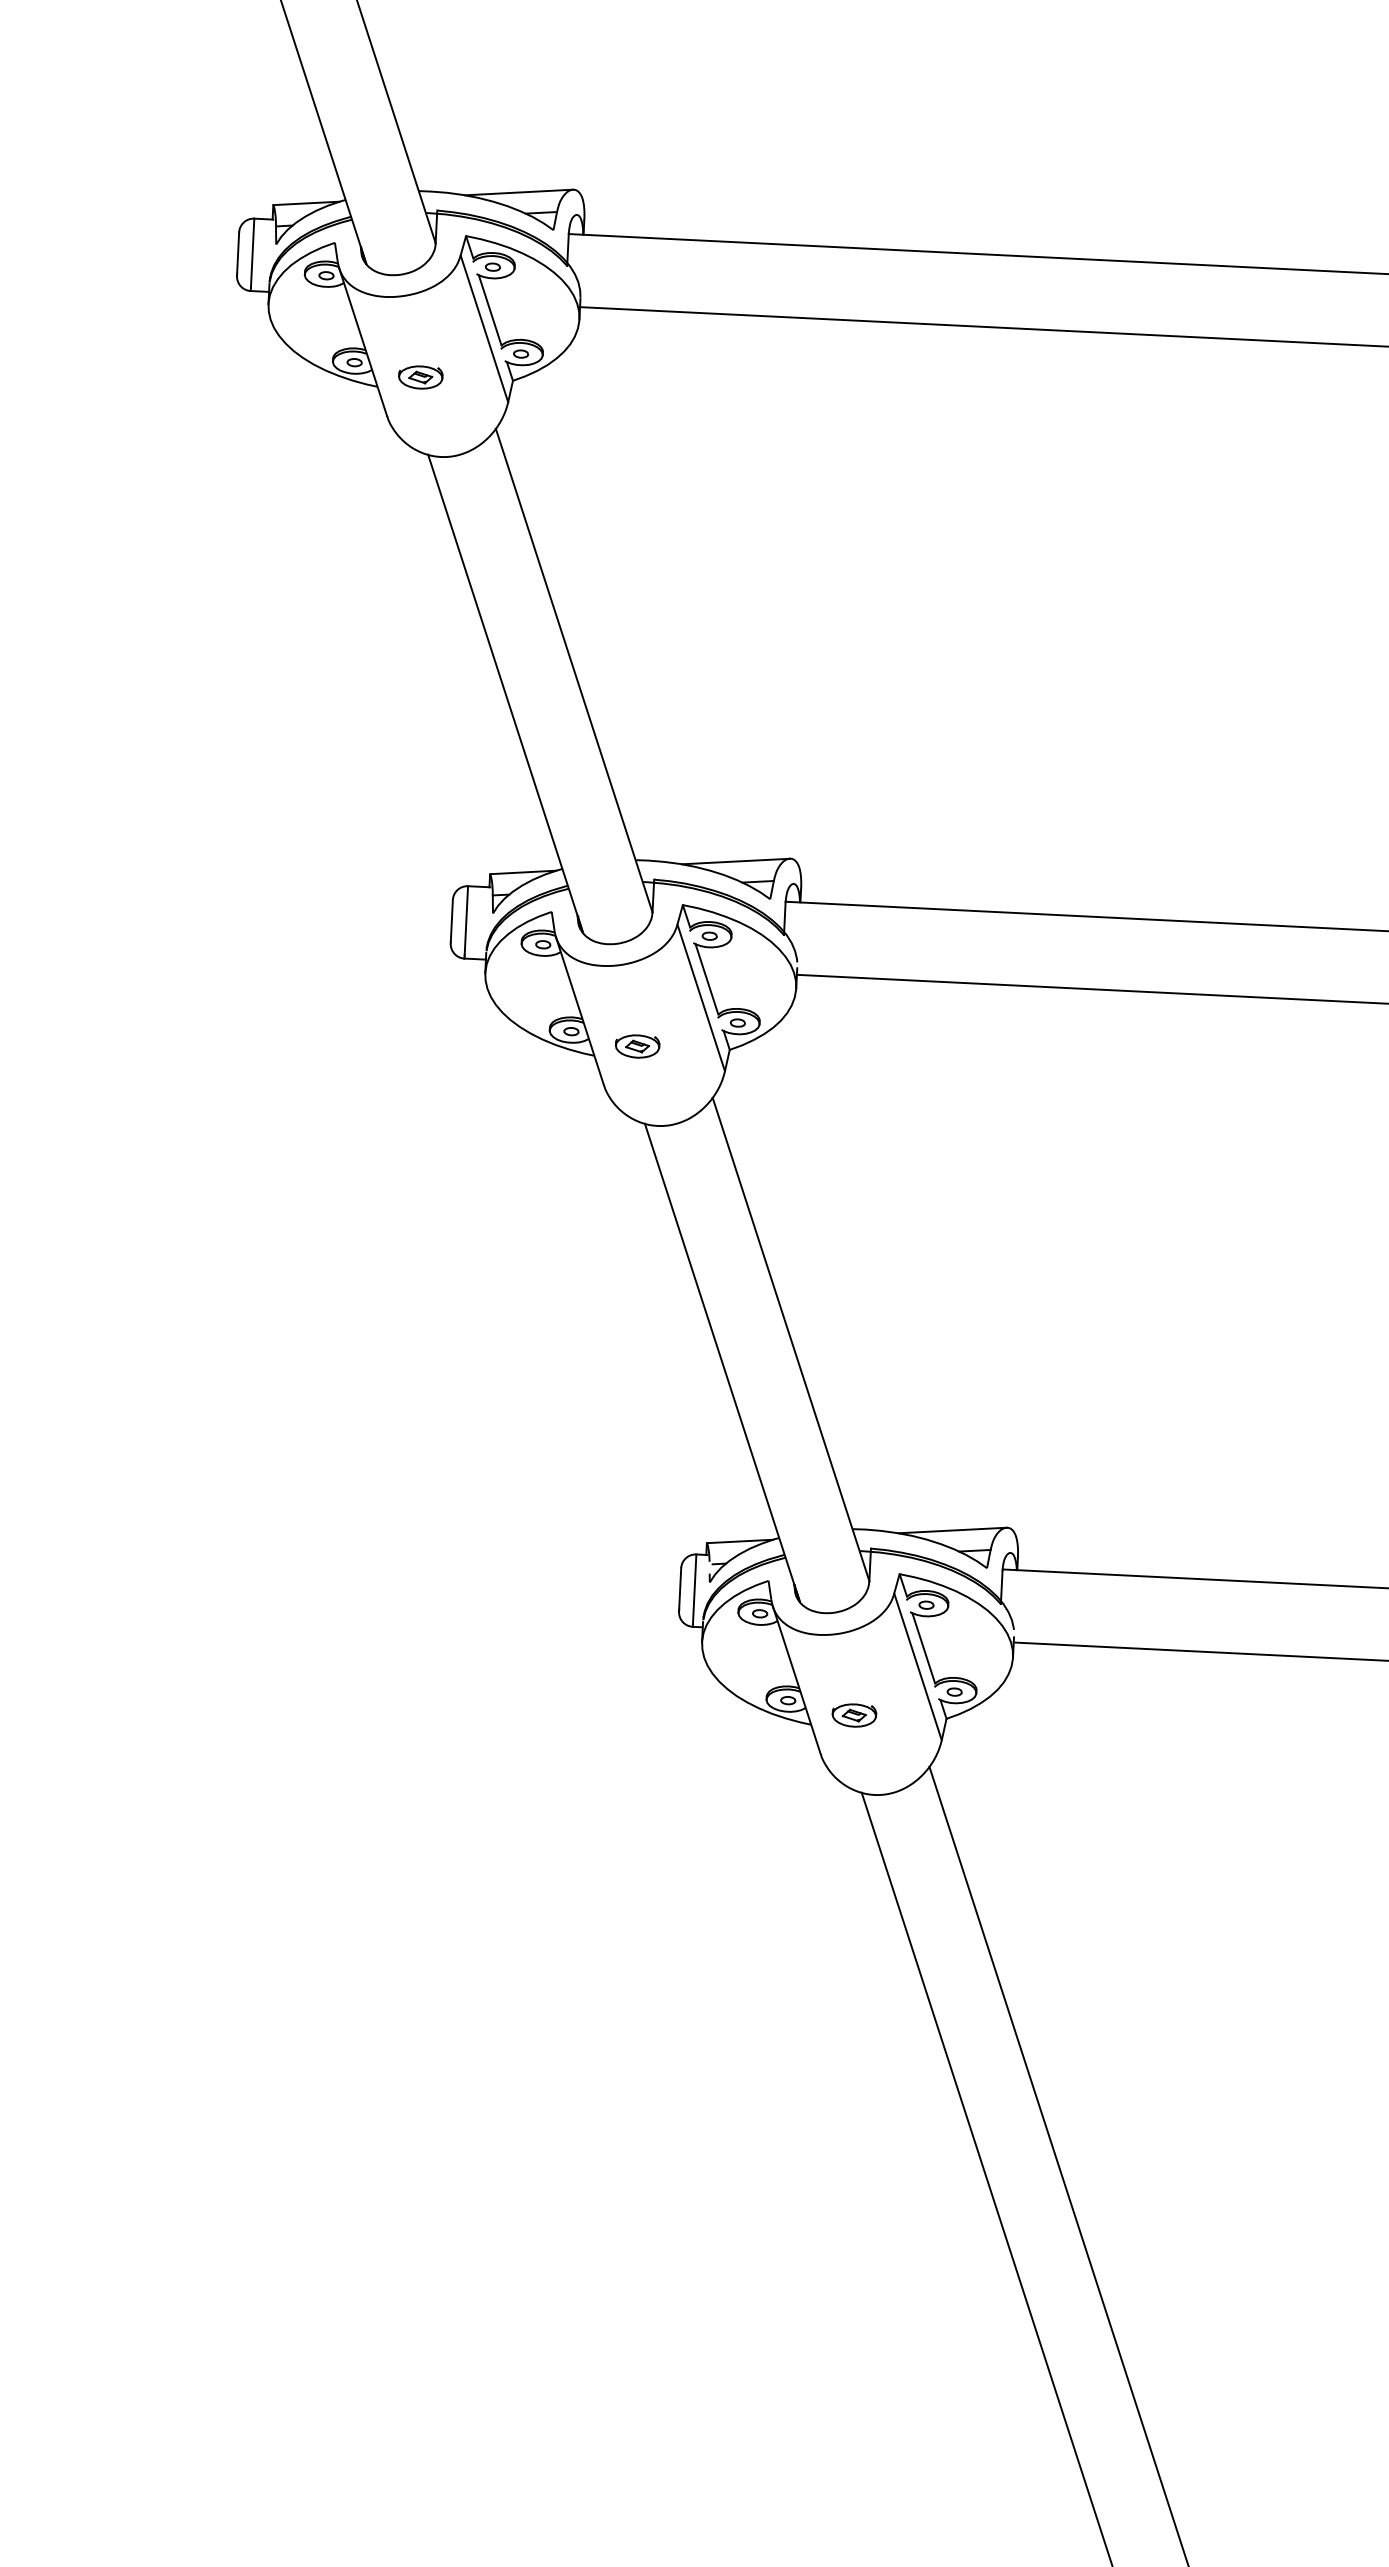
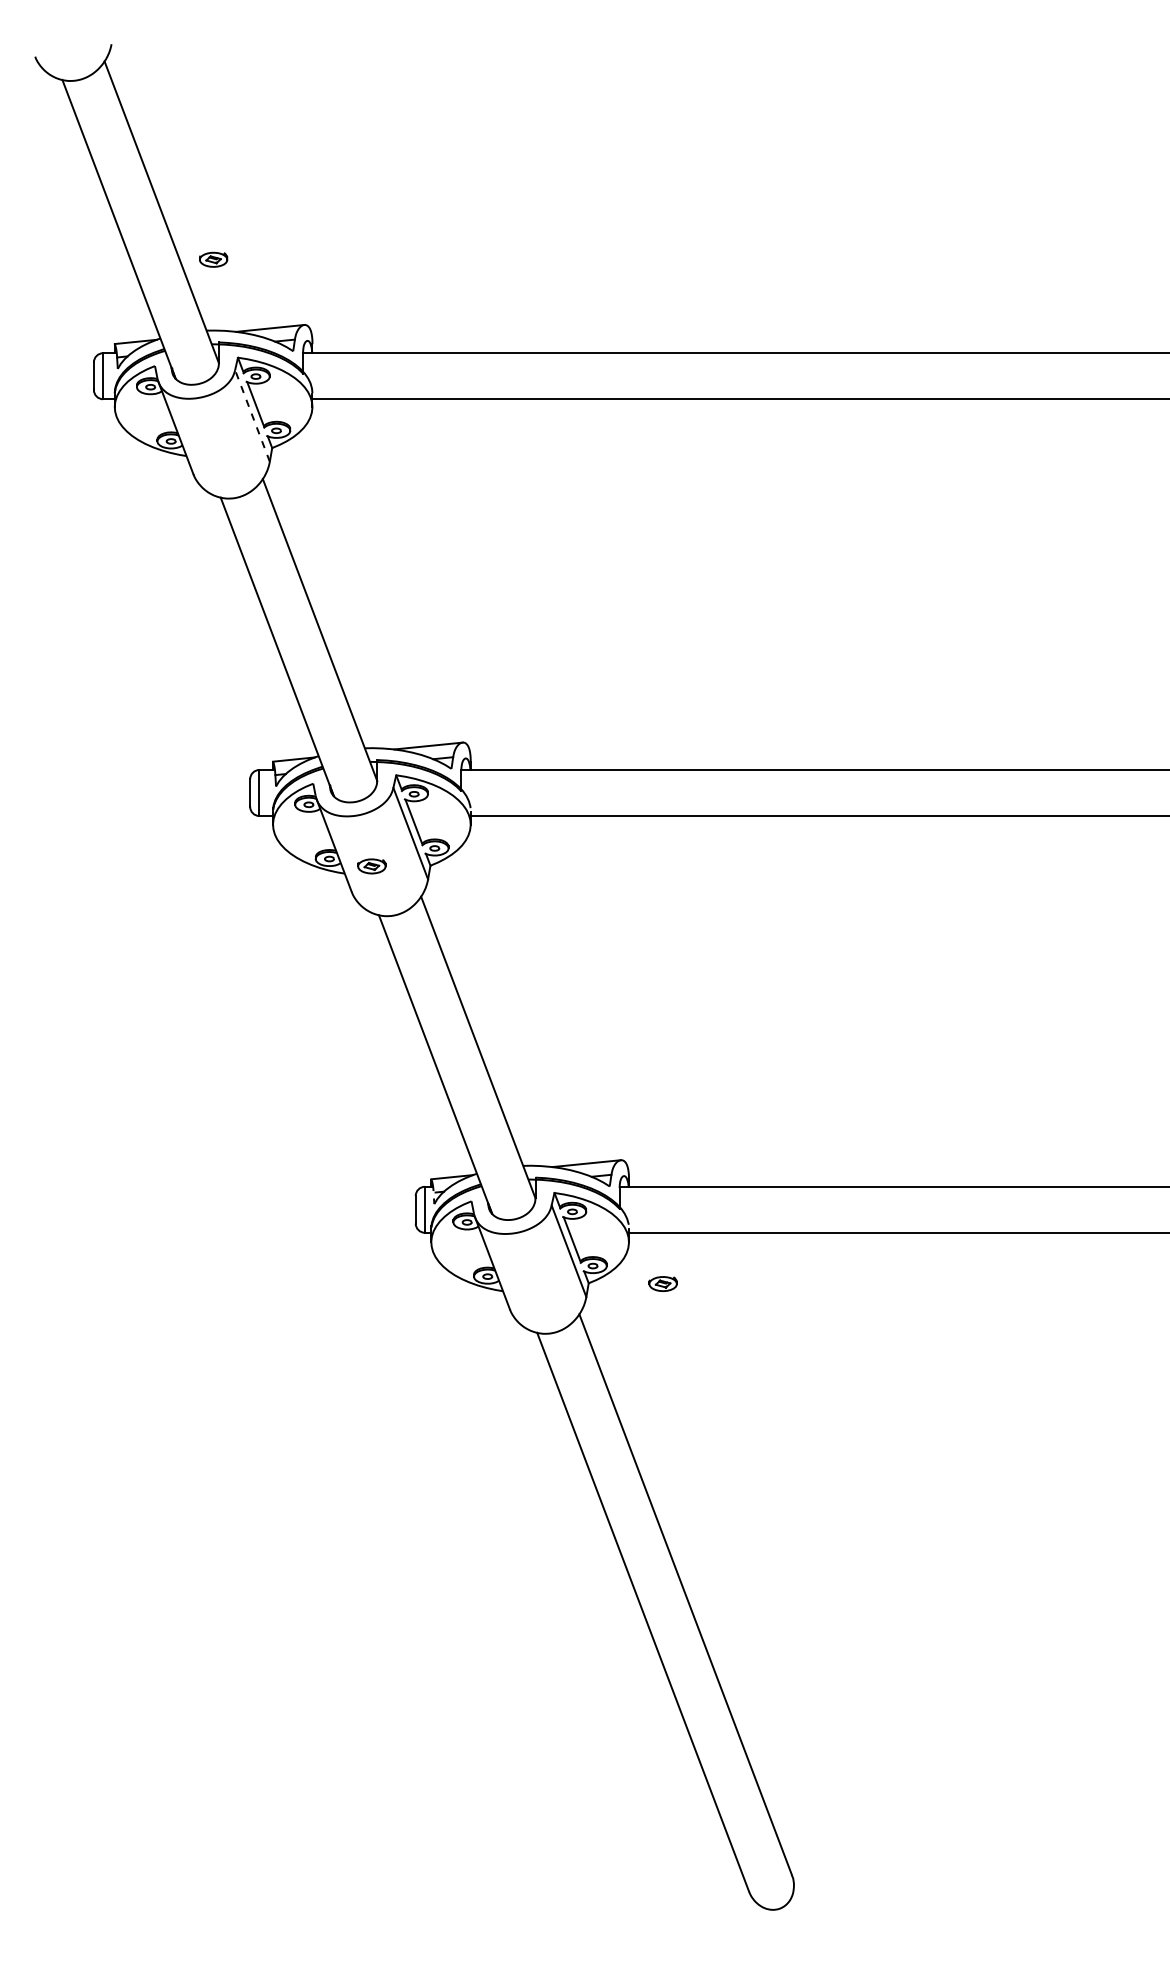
line: (484, 329) -> (252, 416), solid -> dashed
part: (420, 377) -> (213, 259), moved
part: (853, 1714) -> (662, 1283), moved

